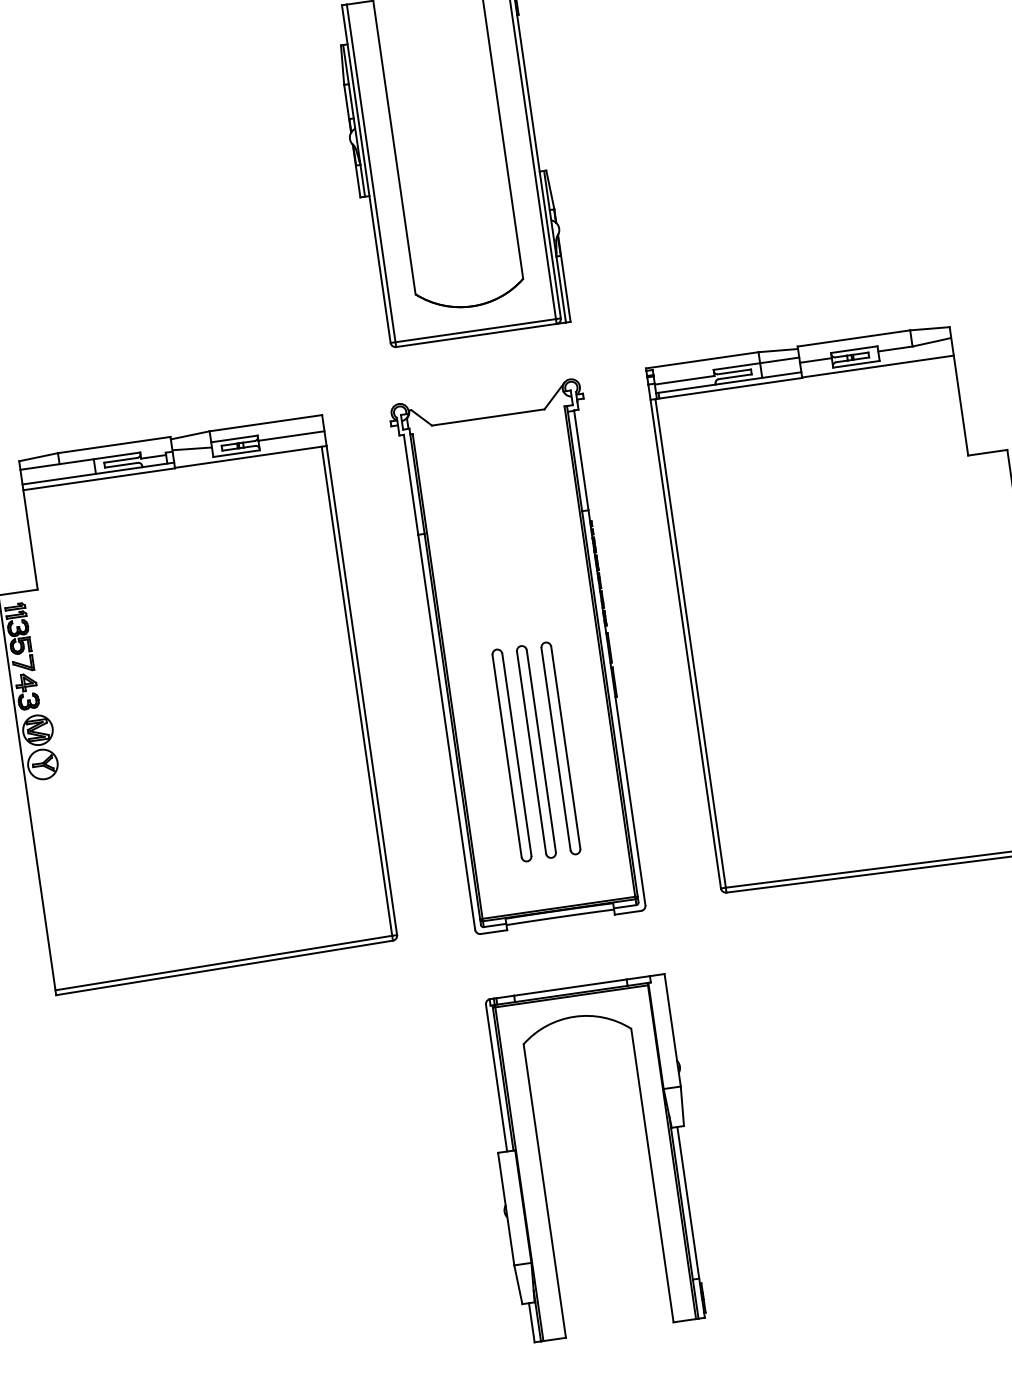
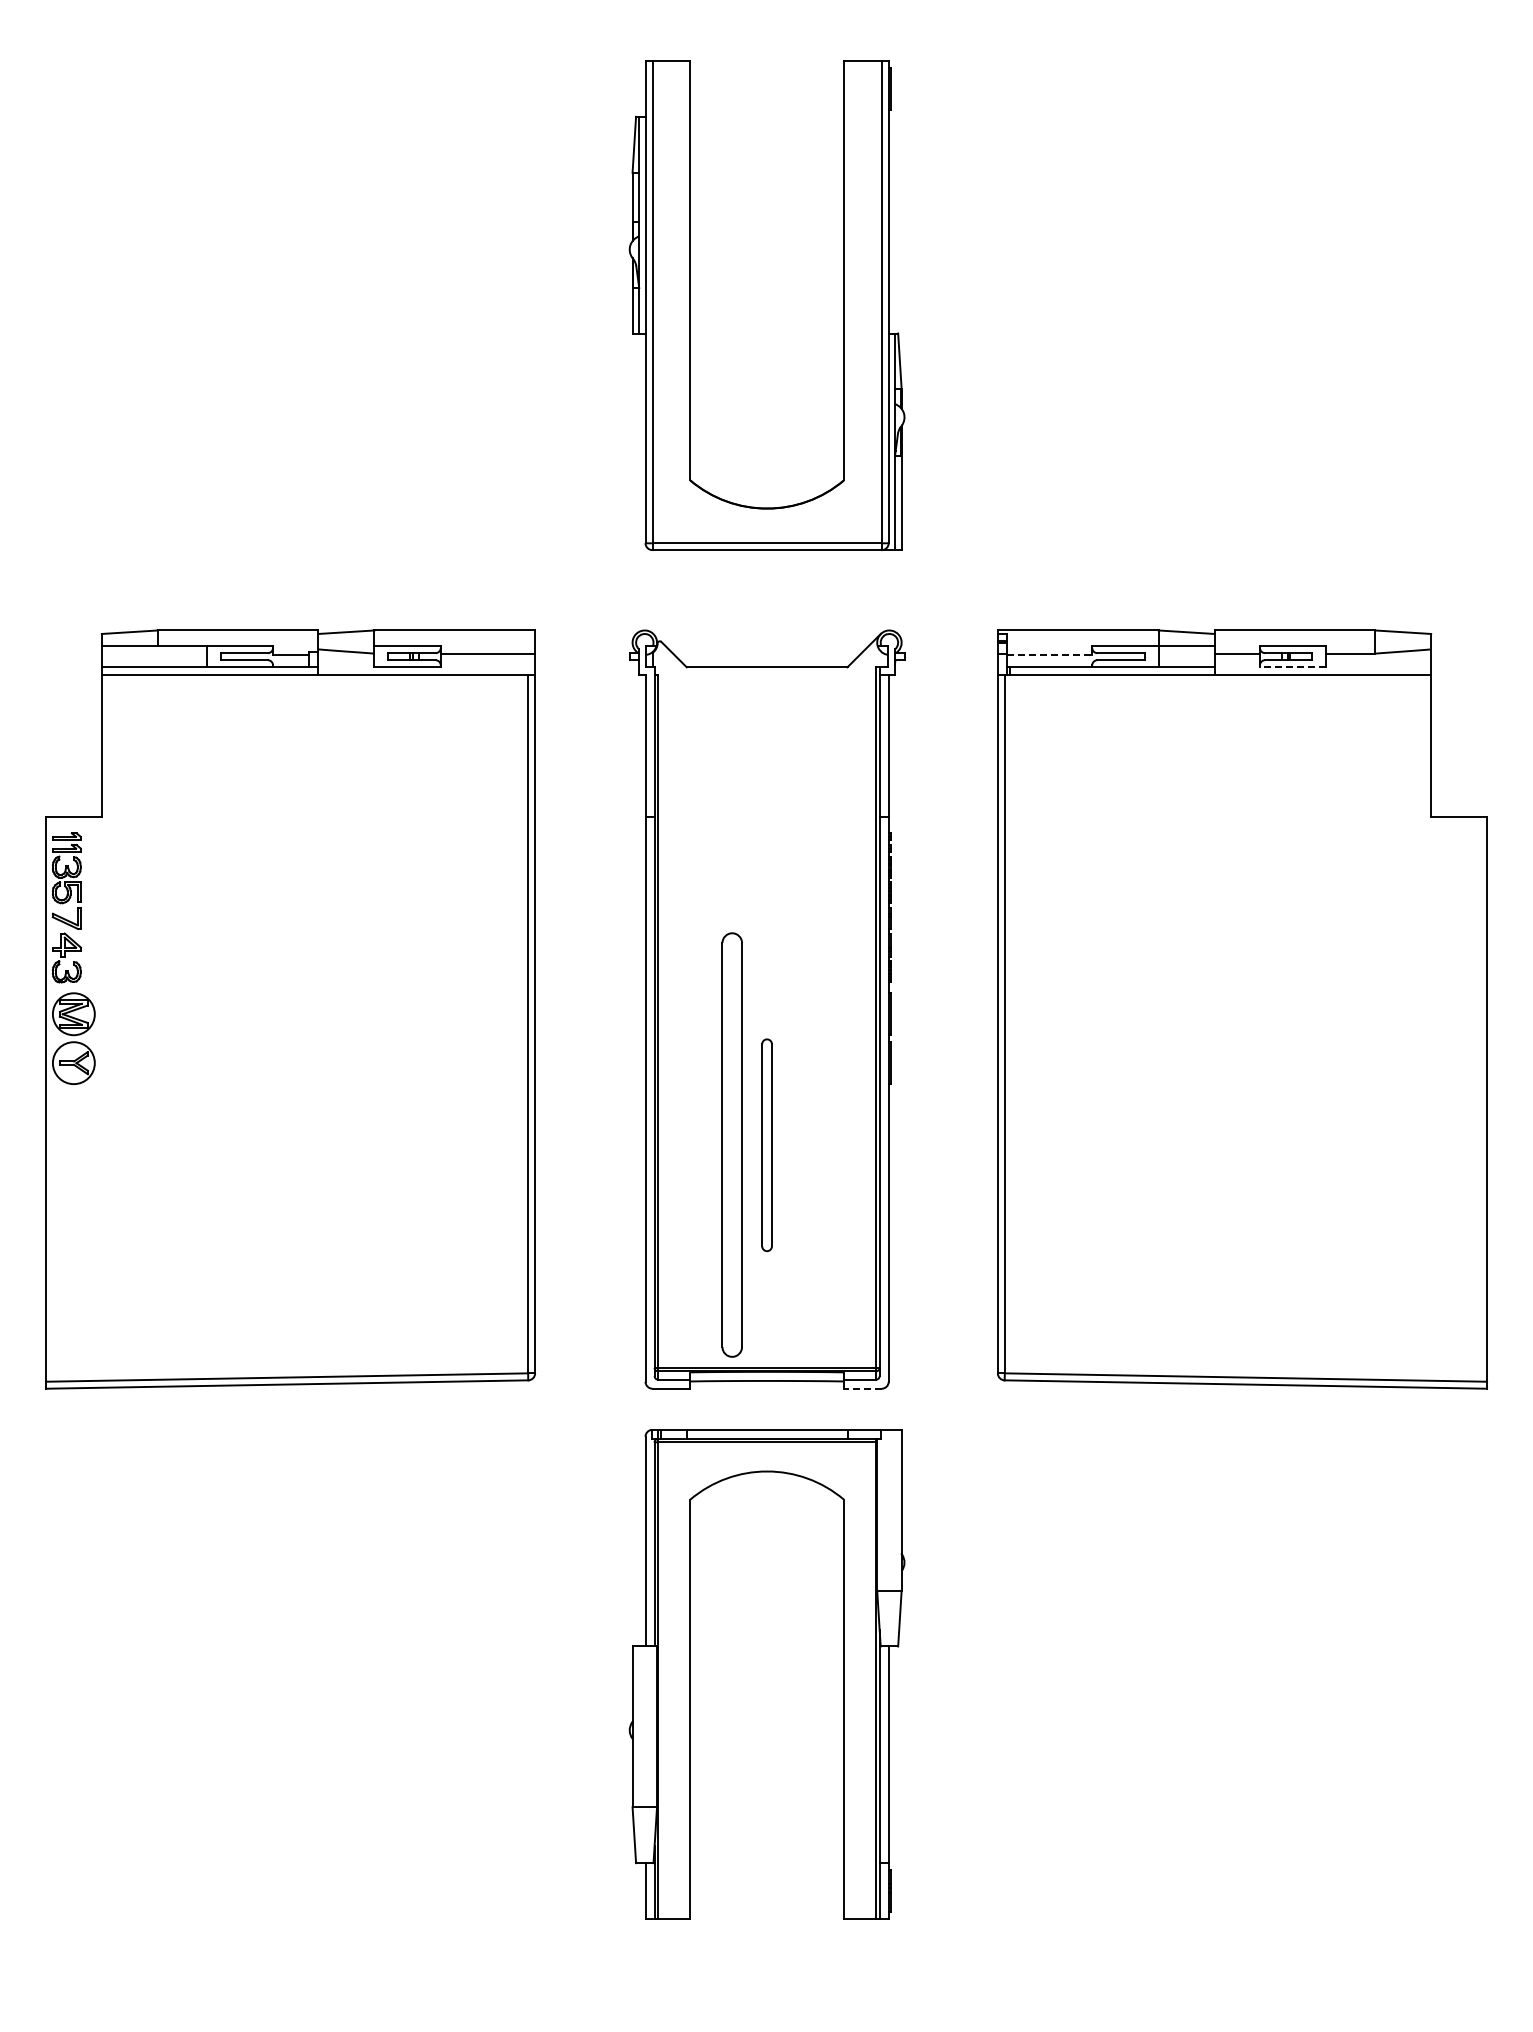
line: (856, 364) -> (1292, 667), solid -> dashed
line: (684, 380) -> (1049, 654), solid -> dashed
part: (560, 748) -> (801, 1145), removed
part: (536, 752) -> (766, 1145), size x0.7
part: (511, 755) -> (731, 1145), size x1.4
line: (627, 912) -> (862, 1388), solid -> dashed
part: (541, 1166) -> (690, 1674), moved

